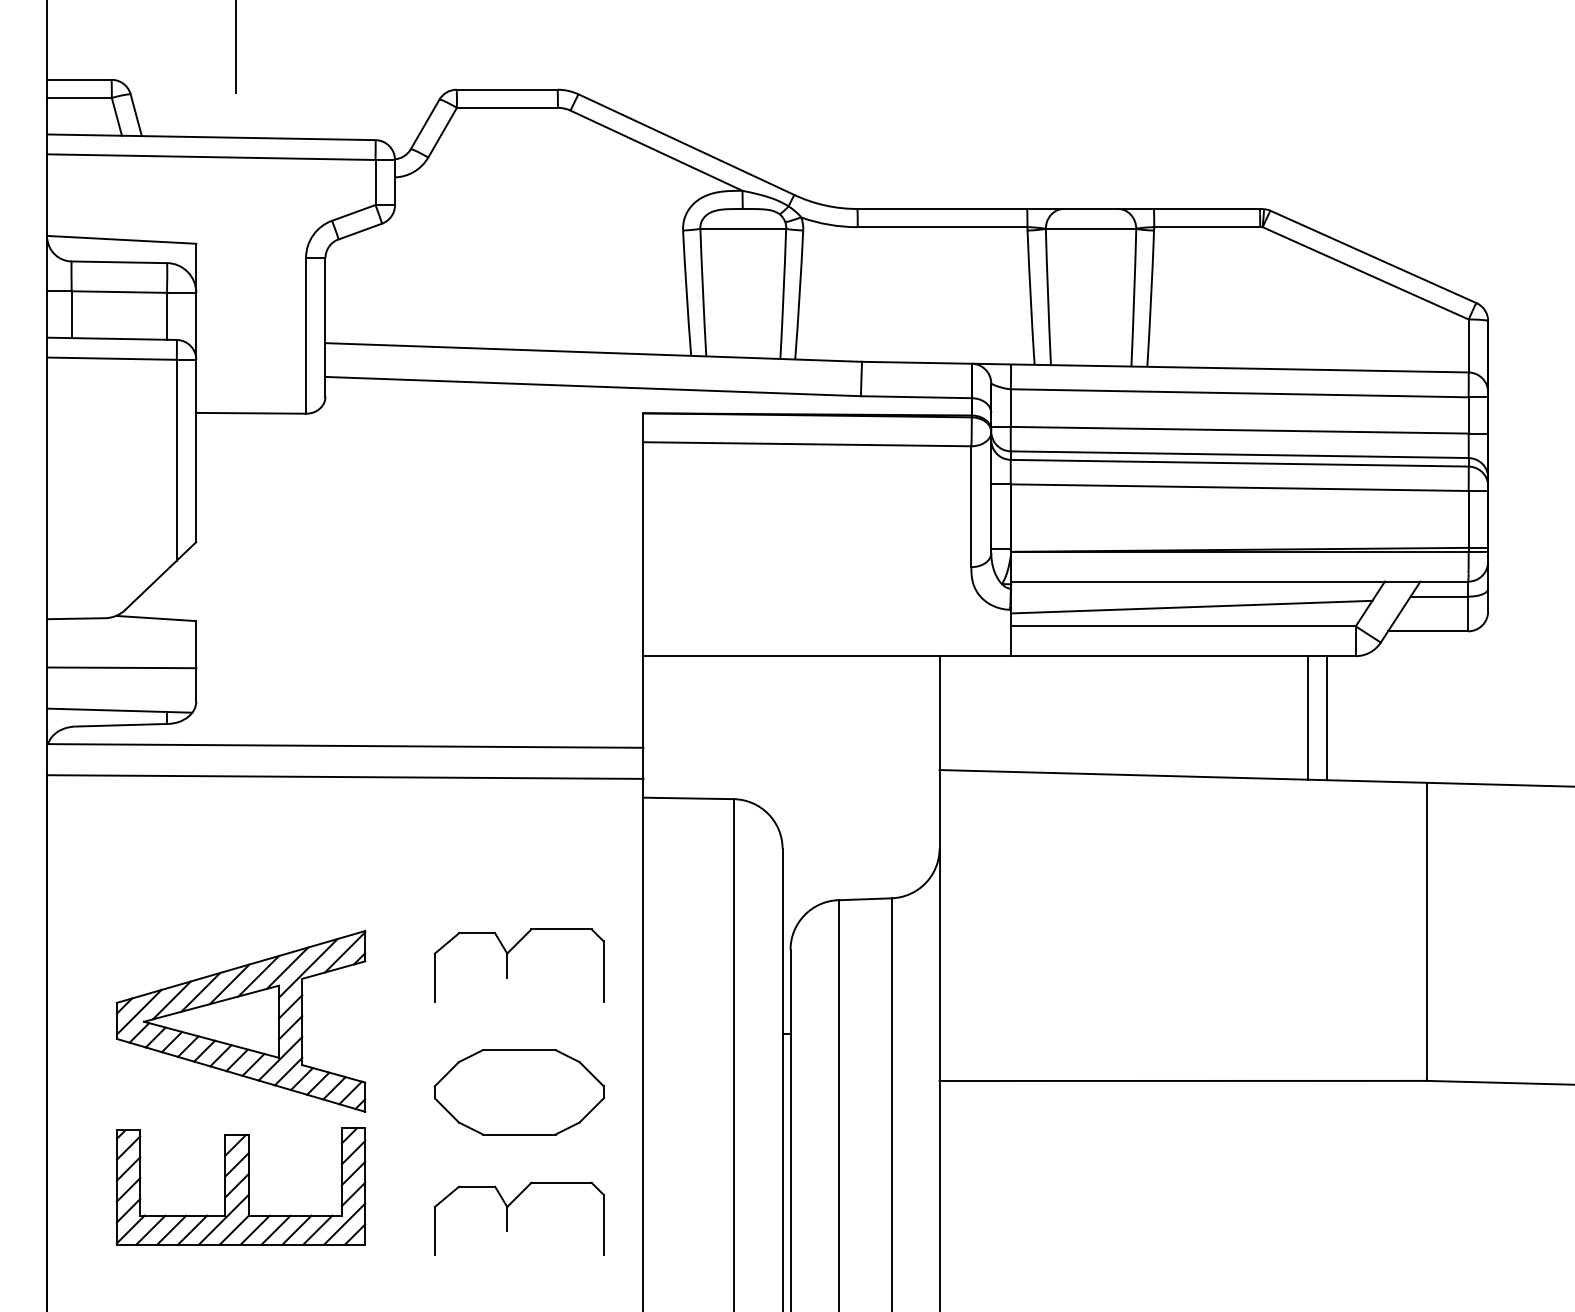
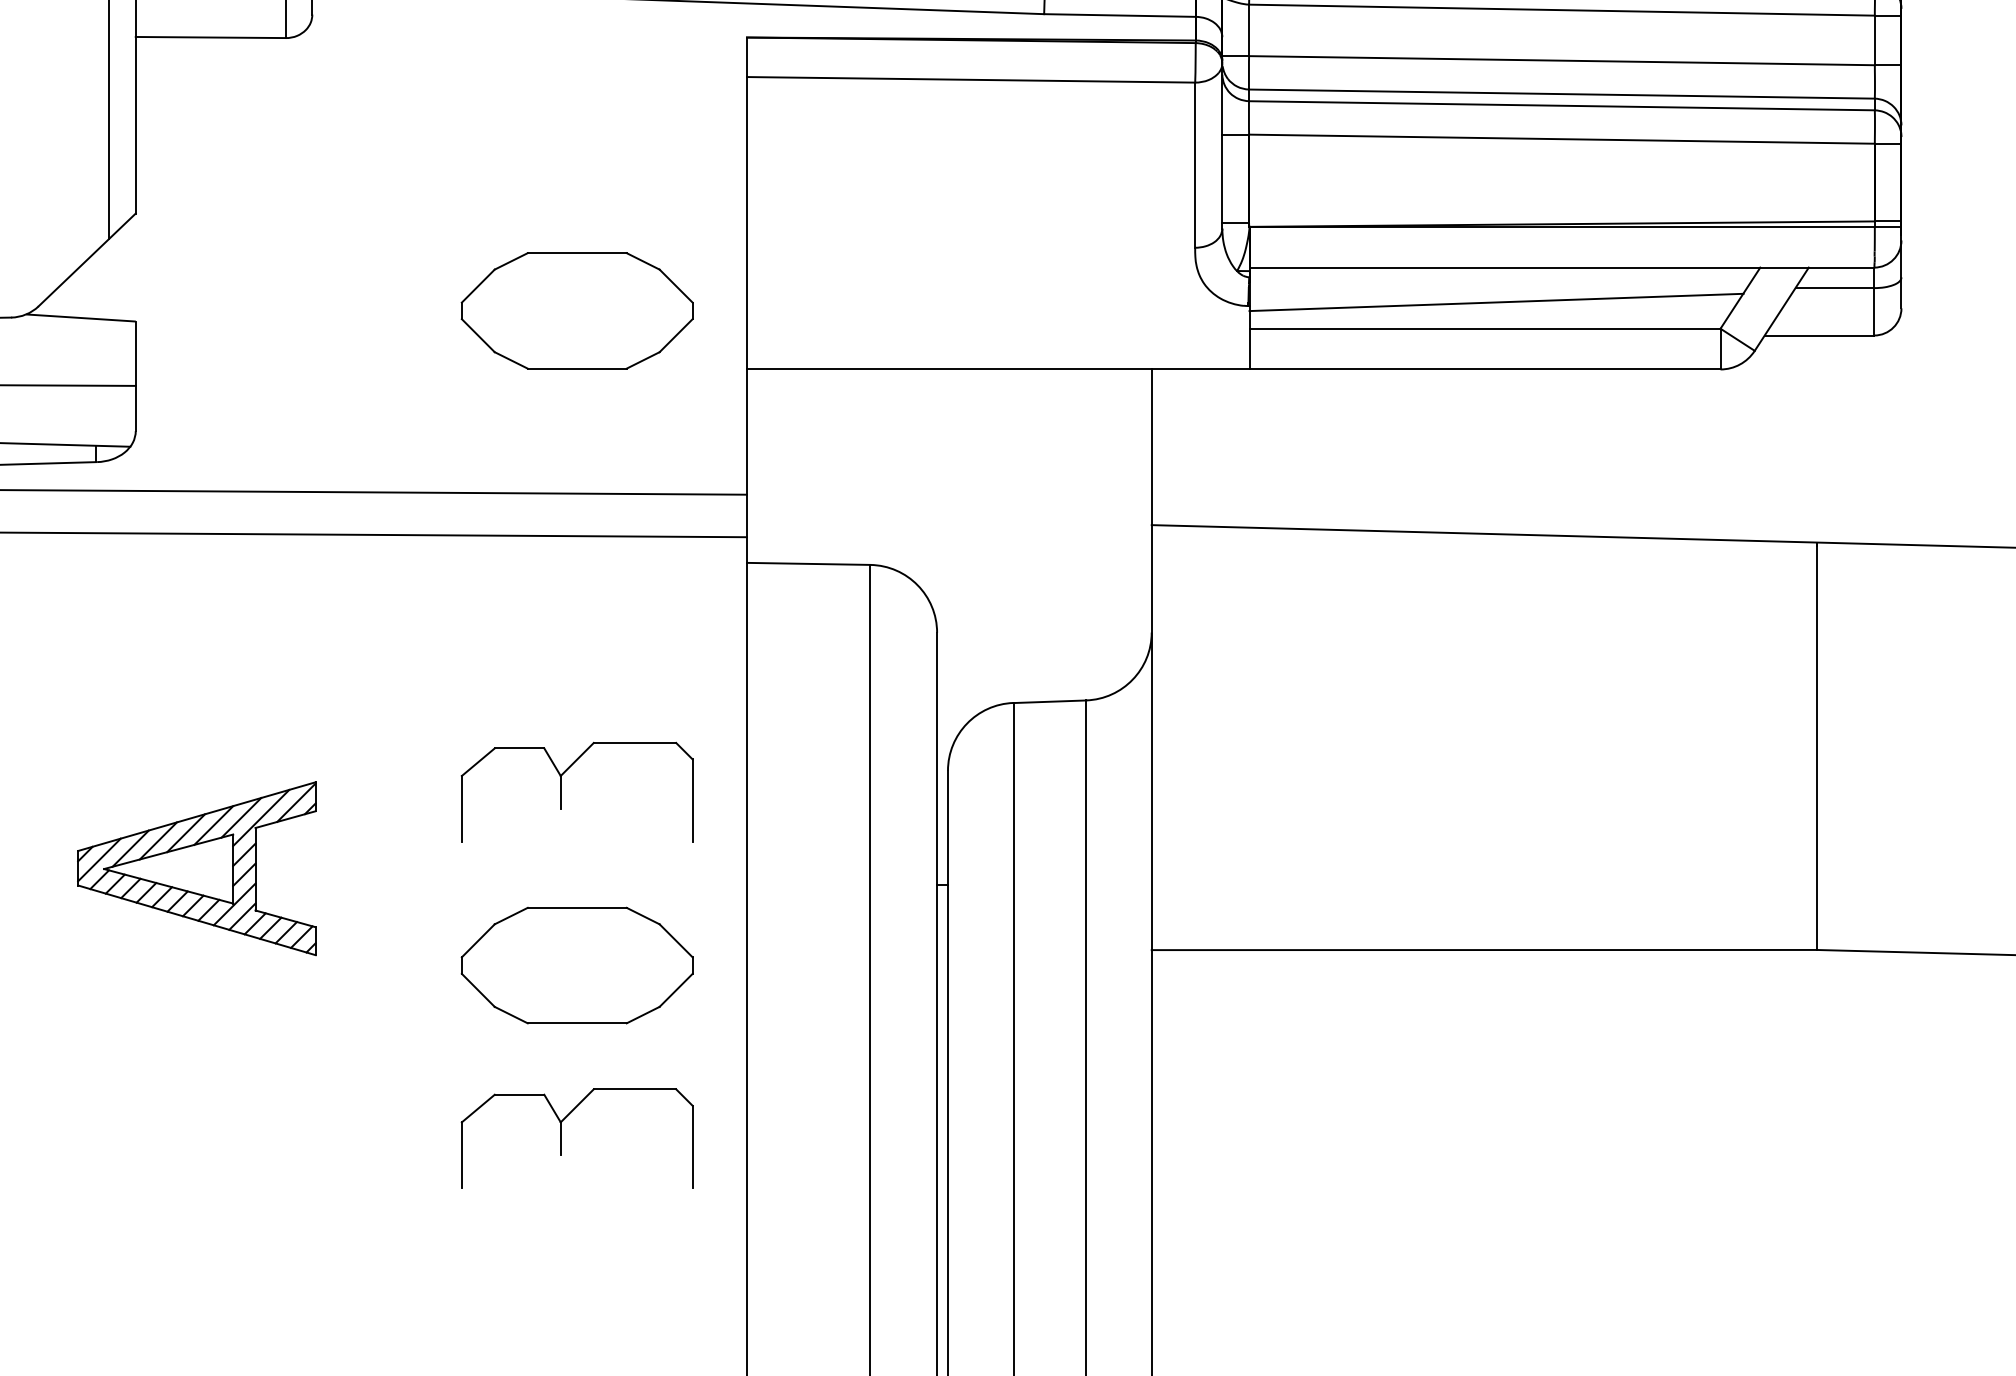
part: (518, 613) -> (576, 311), added
line: (1307, 717) -> (1654, 453), removed
line: (1327, 718) -> (1681, 454), removed
part: (240, 1021) -> (196, 868), size x0.7
part: (240, 1185) -> (196, 1092), removed

